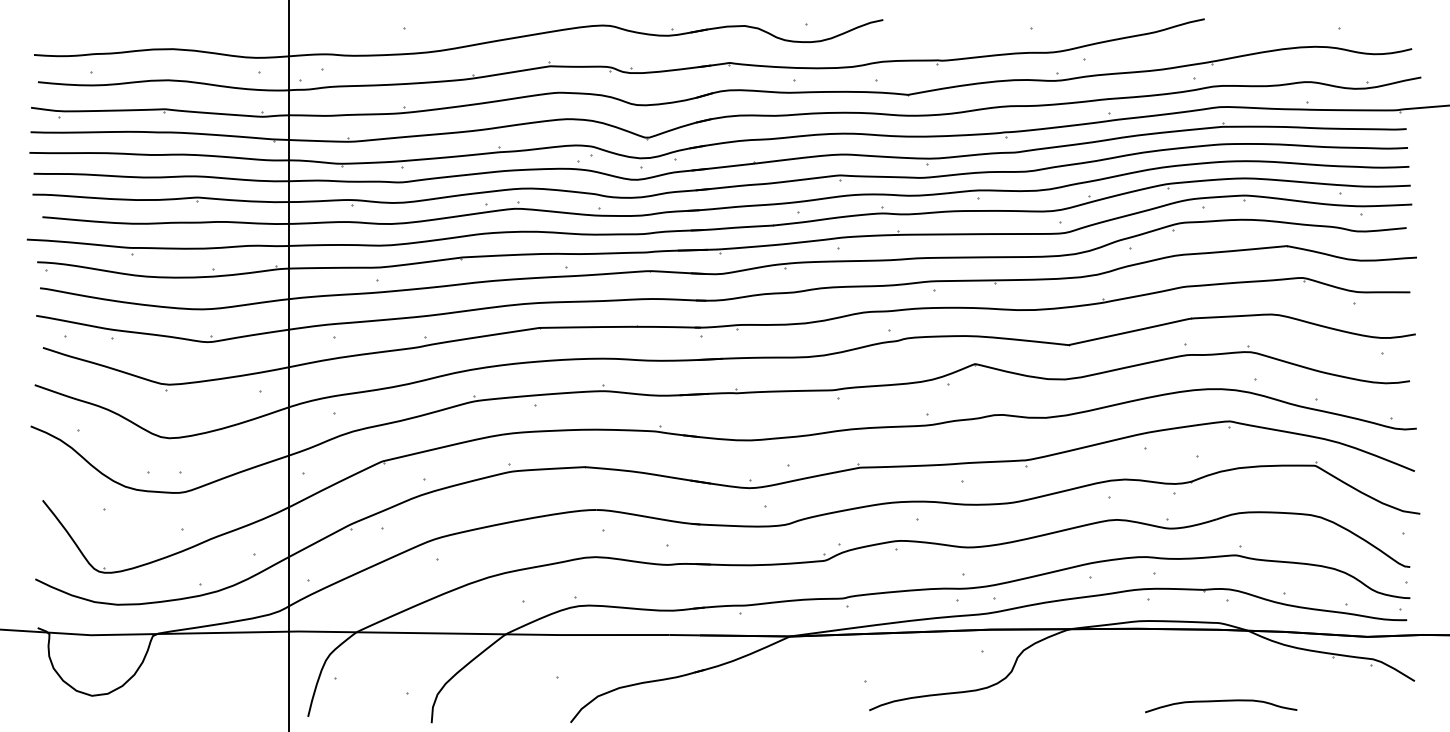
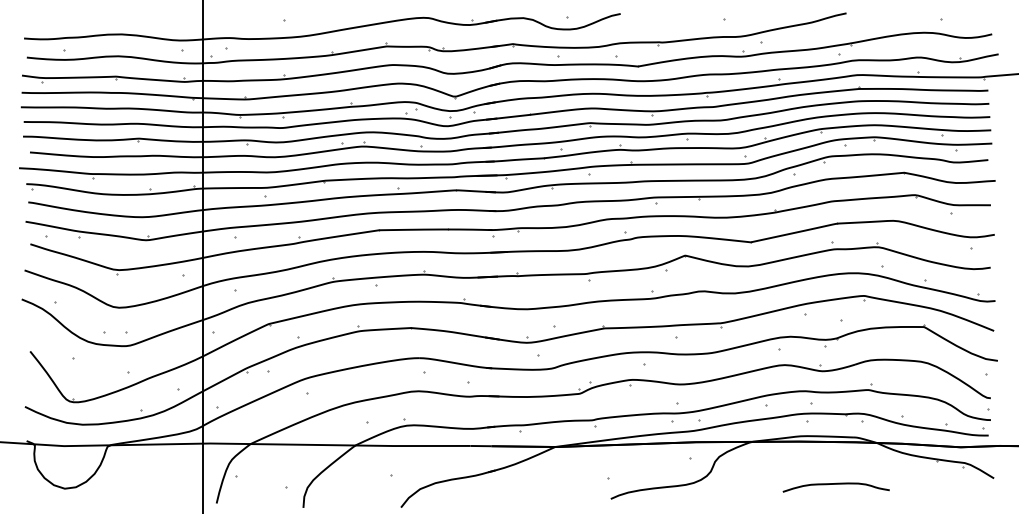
curve: (1221, 701) -> (836, 484), moved

